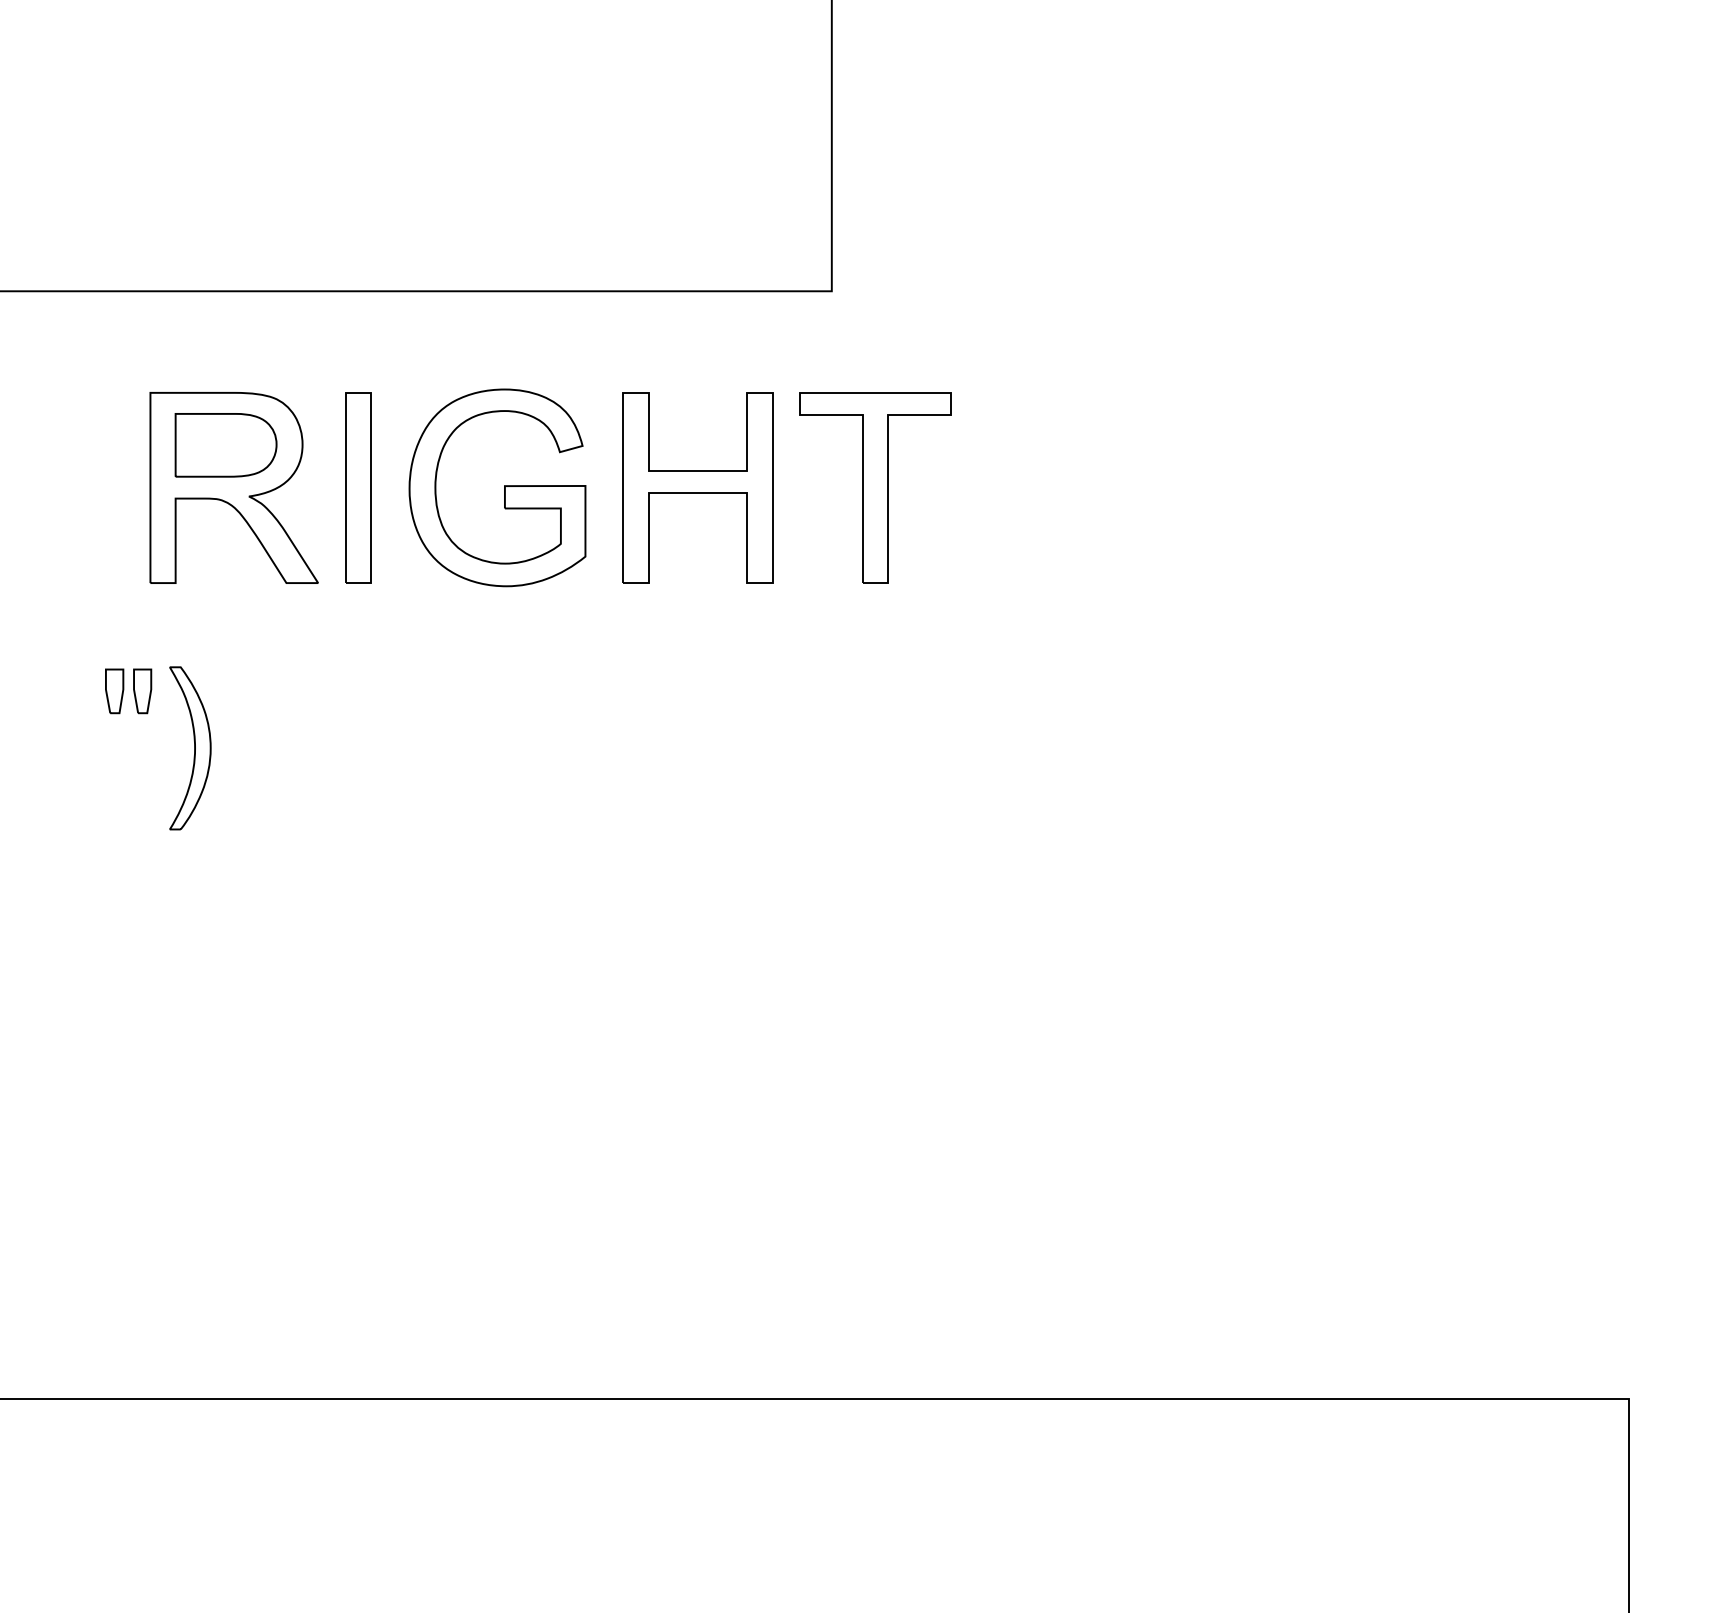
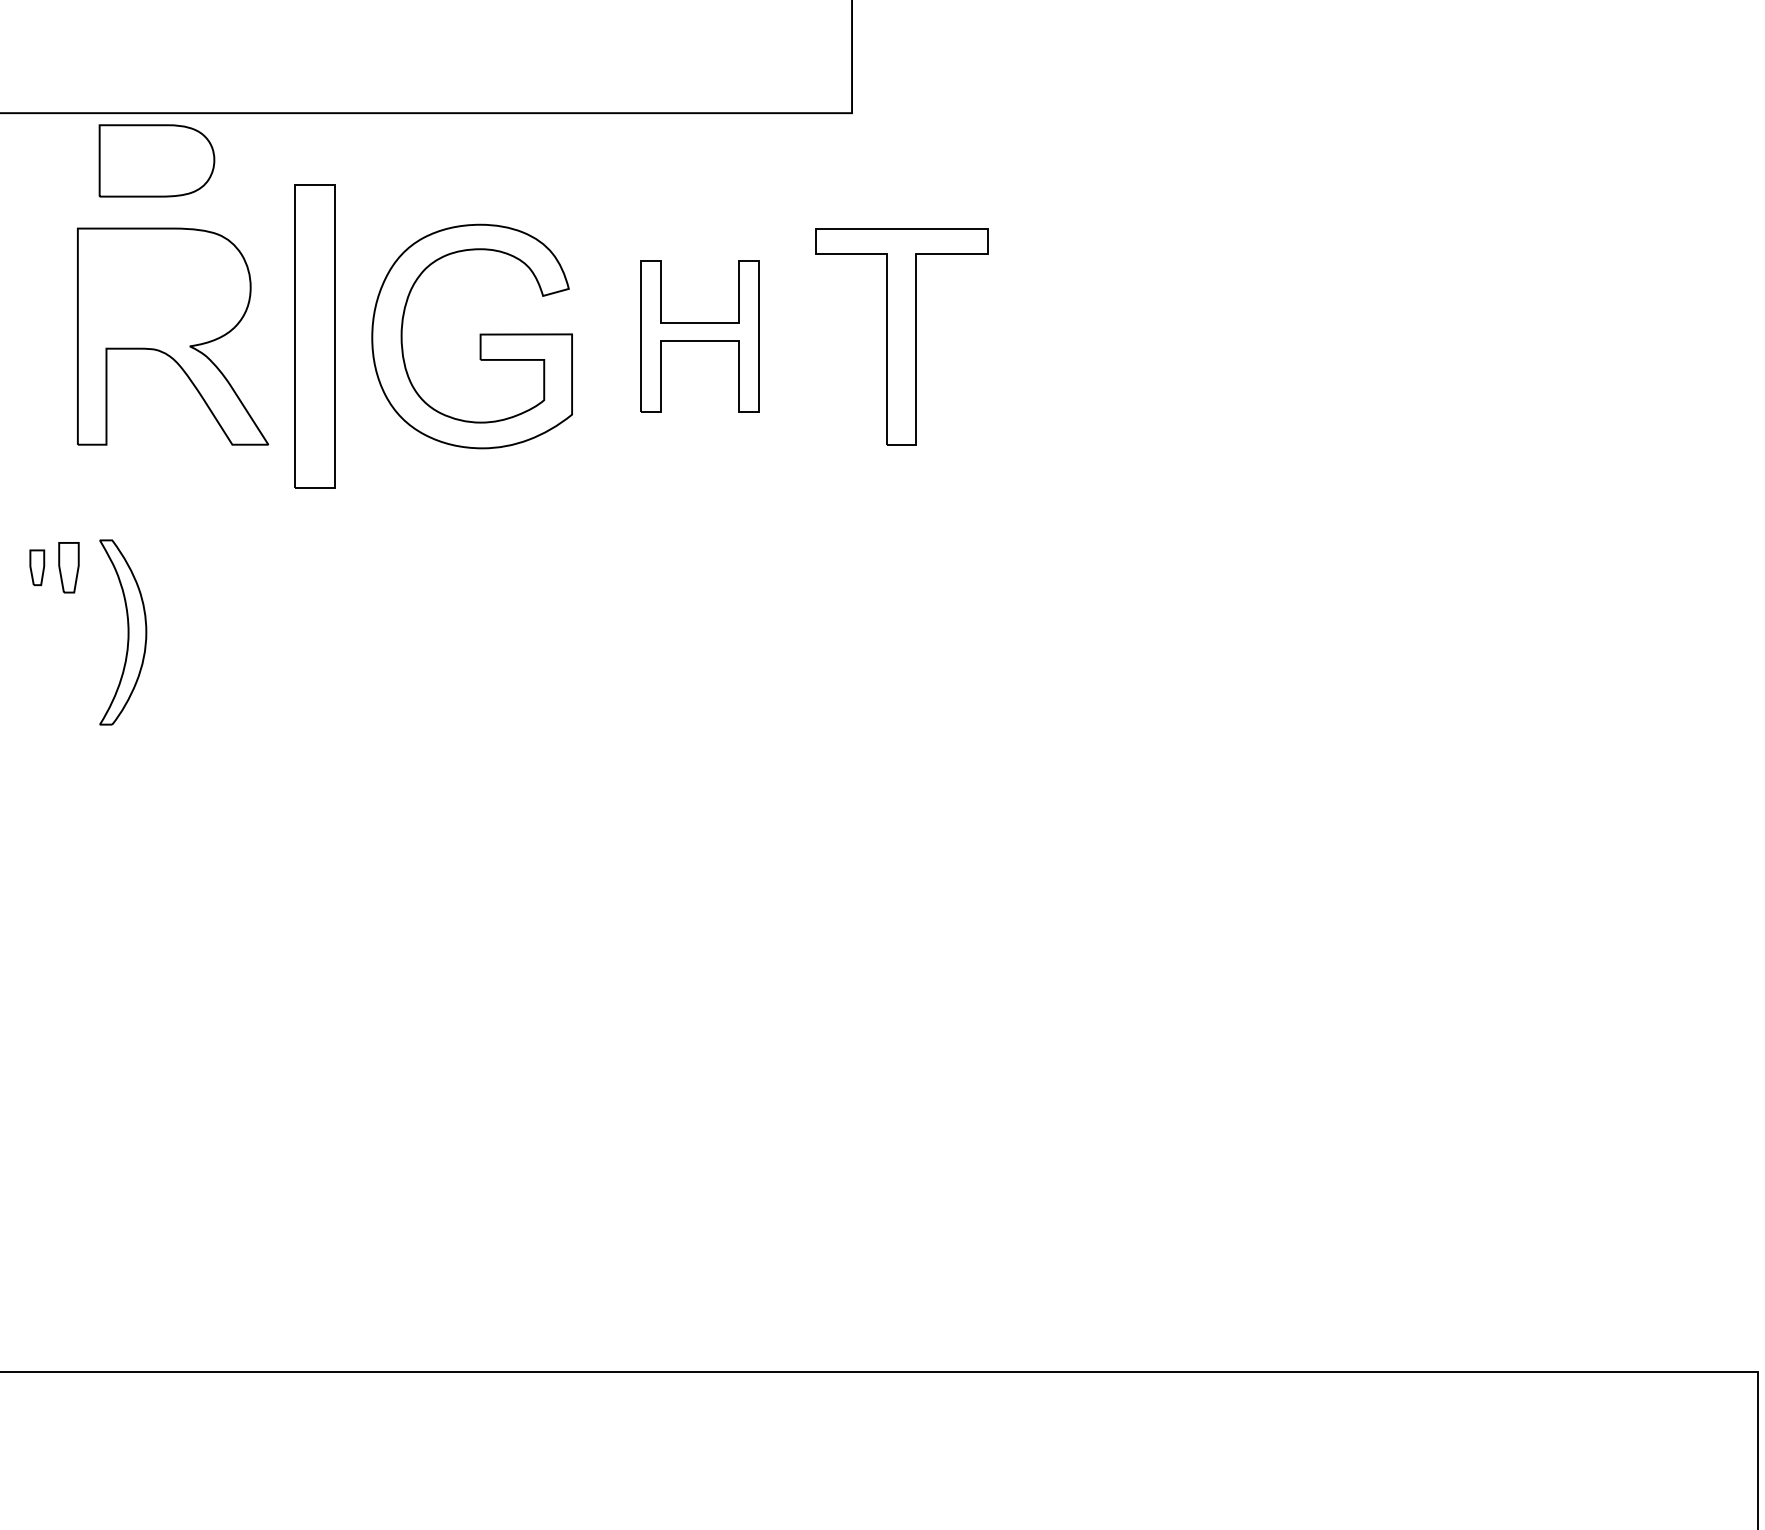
part: (225, 445) -> (156, 161), moved
part: (358, 487) -> (314, 336), size x1.4
part: (697, 487) -> (699, 336), size x0.7
part: (114, 691) -> (37, 567), size x0.7

